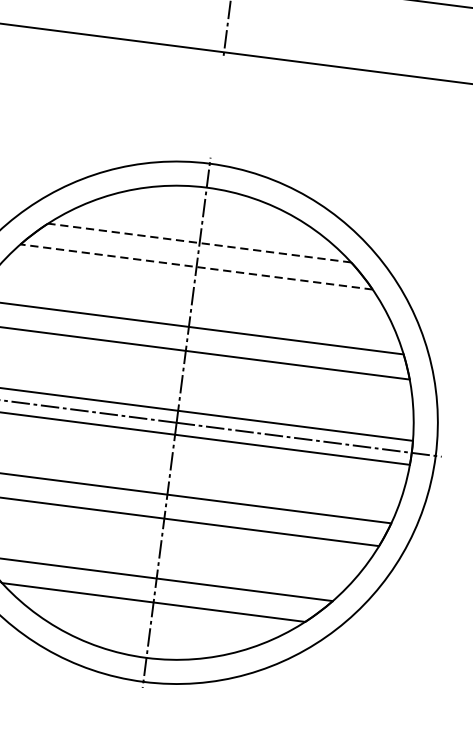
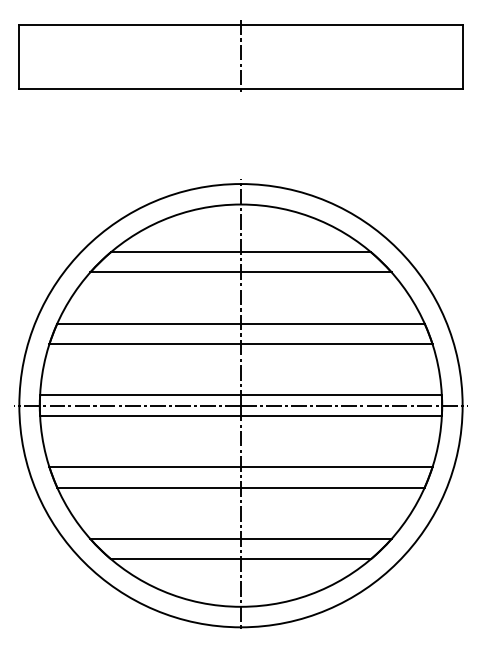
line: (199, 242) -> (240, 251), dashed -> solid
line: (197, 267) -> (241, 272), dashed -> solid

